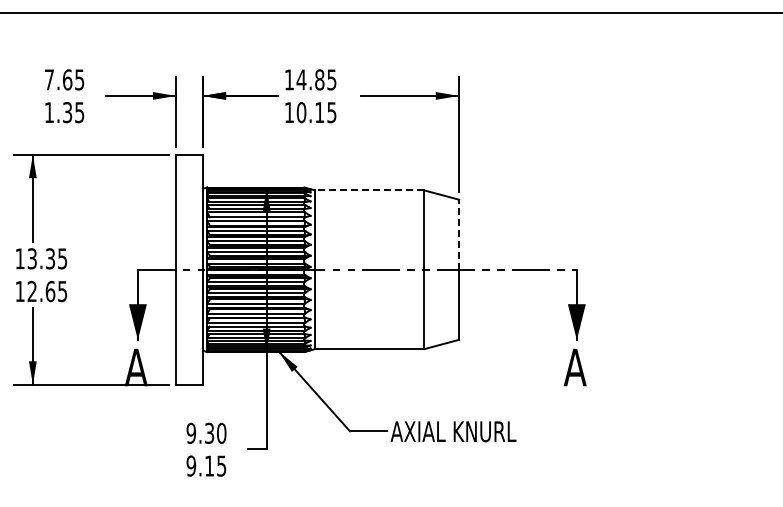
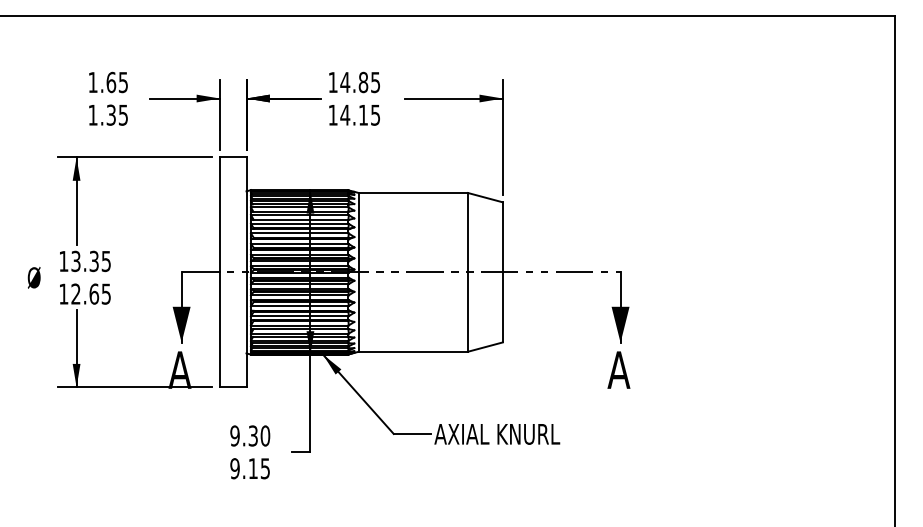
text: (48, 79) -> (92, 82), 7.65 -> 1.65
text: (301, 111) -> (345, 114), 10.15 -> 14.15
line: (369, 190) -> (413, 193), dashed -> solid
line: (458, 233) -> (502, 236), dashed -> solid

